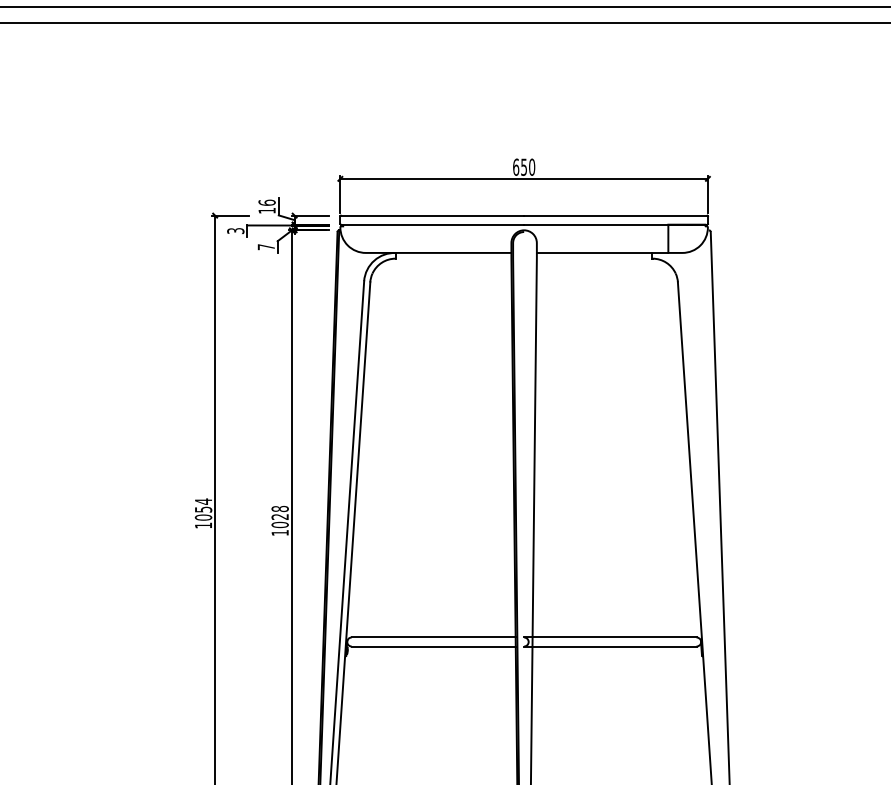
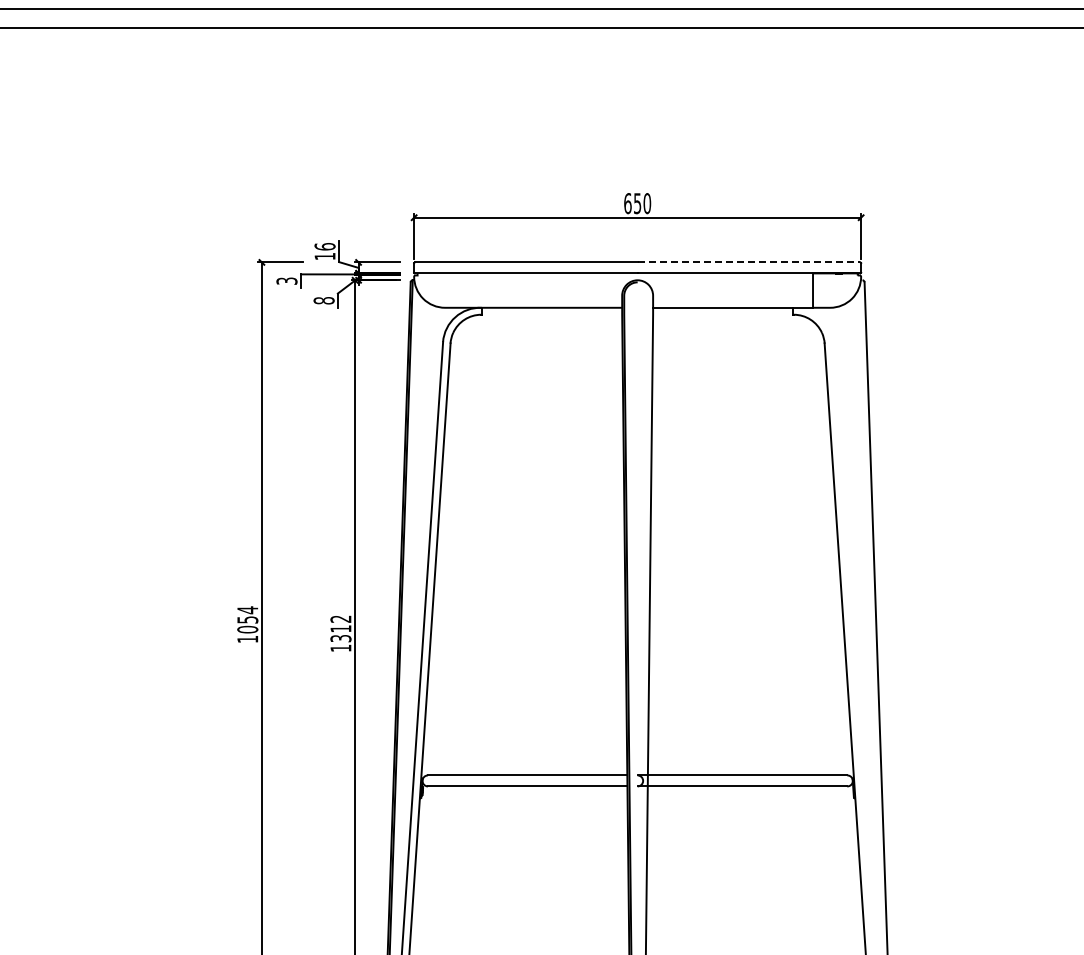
line: (616, 215) -> (749, 262), solid -> dashed
text: (265, 246) -> (323, 300), 7 -> 8
text: (279, 516) -> (340, 628), 1028 -> 1312

